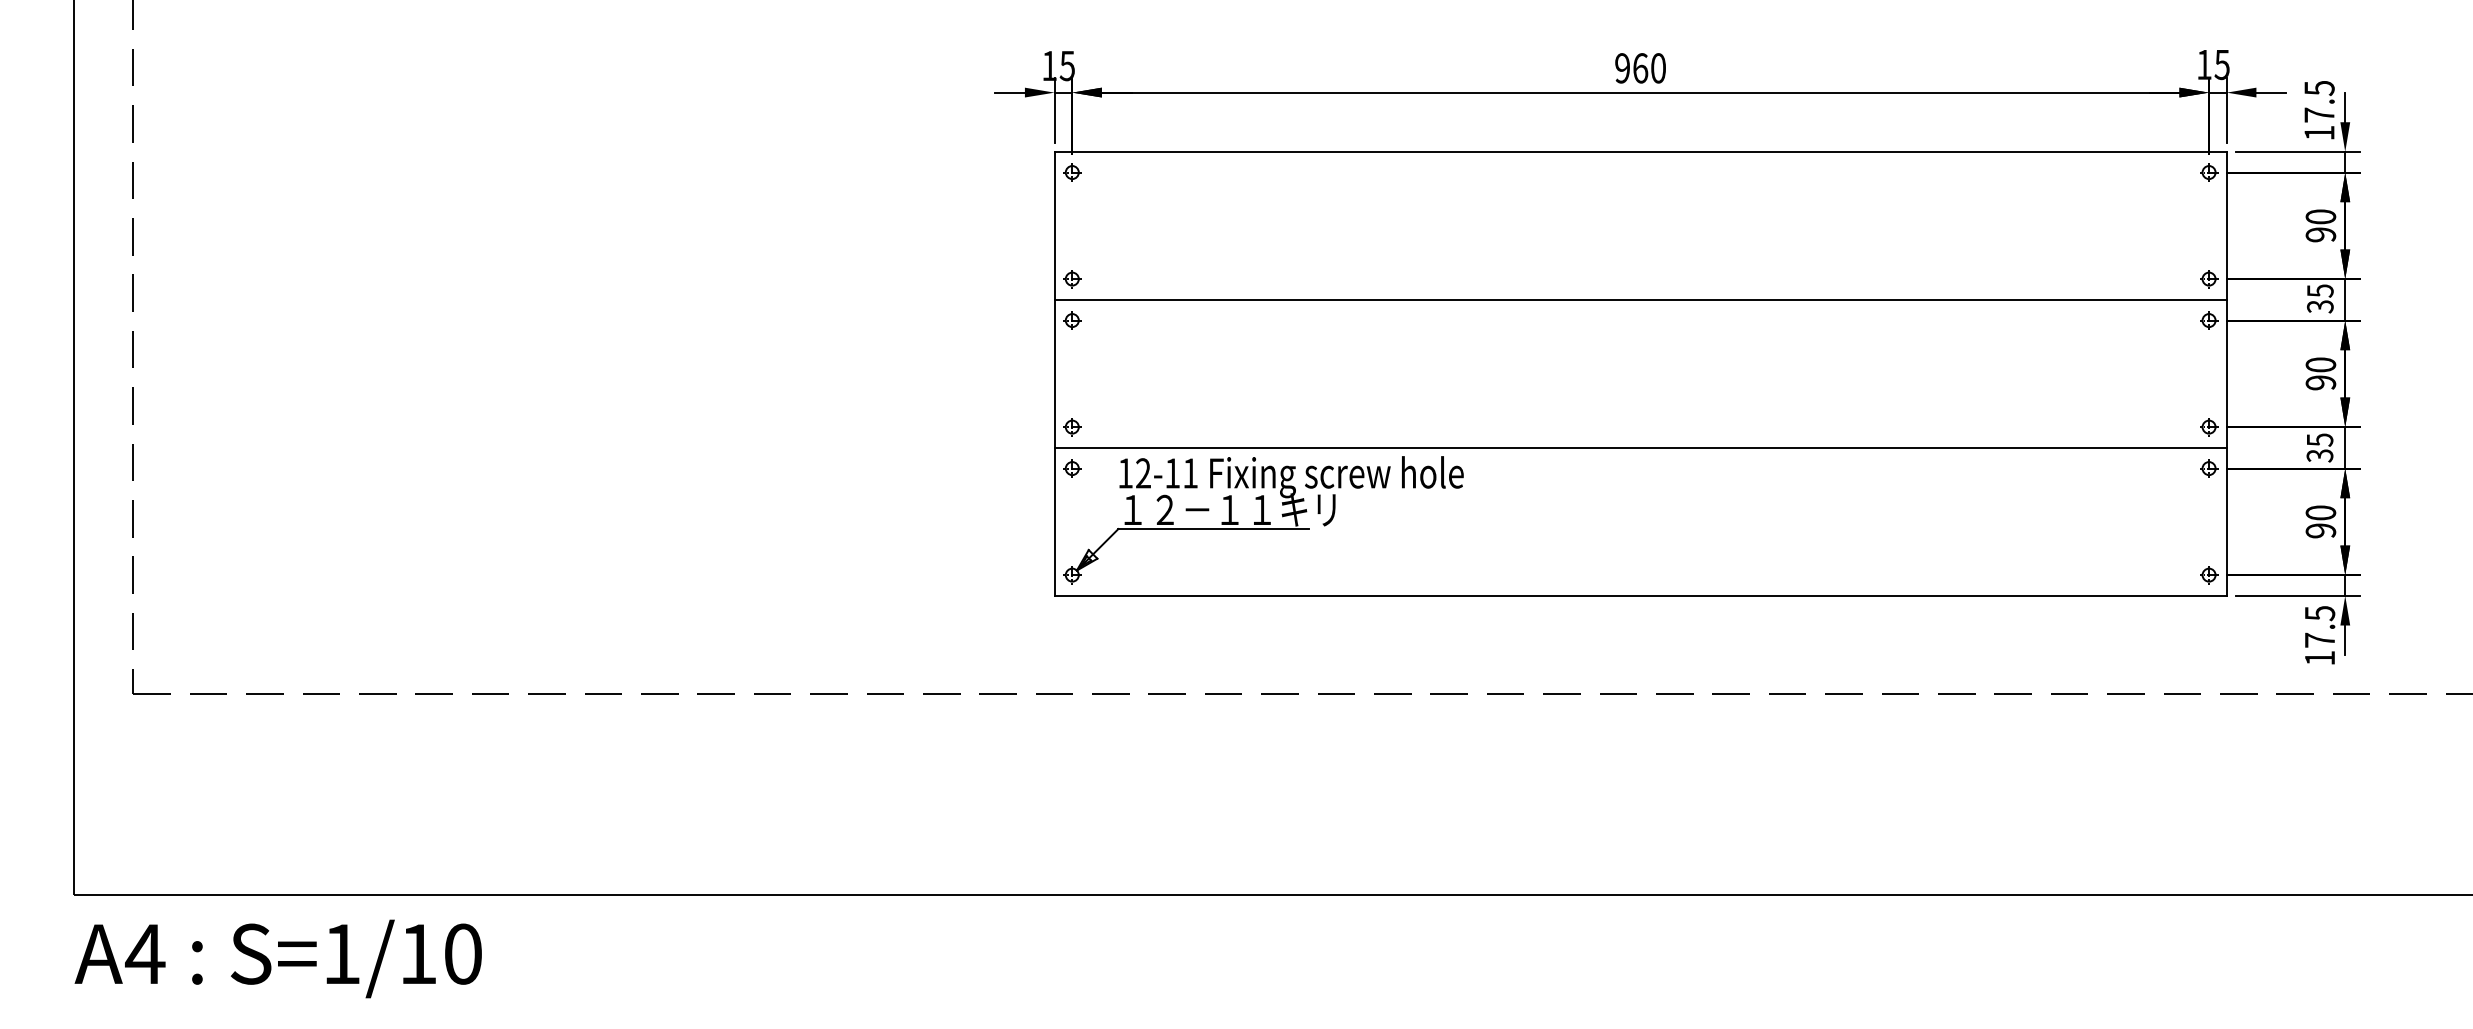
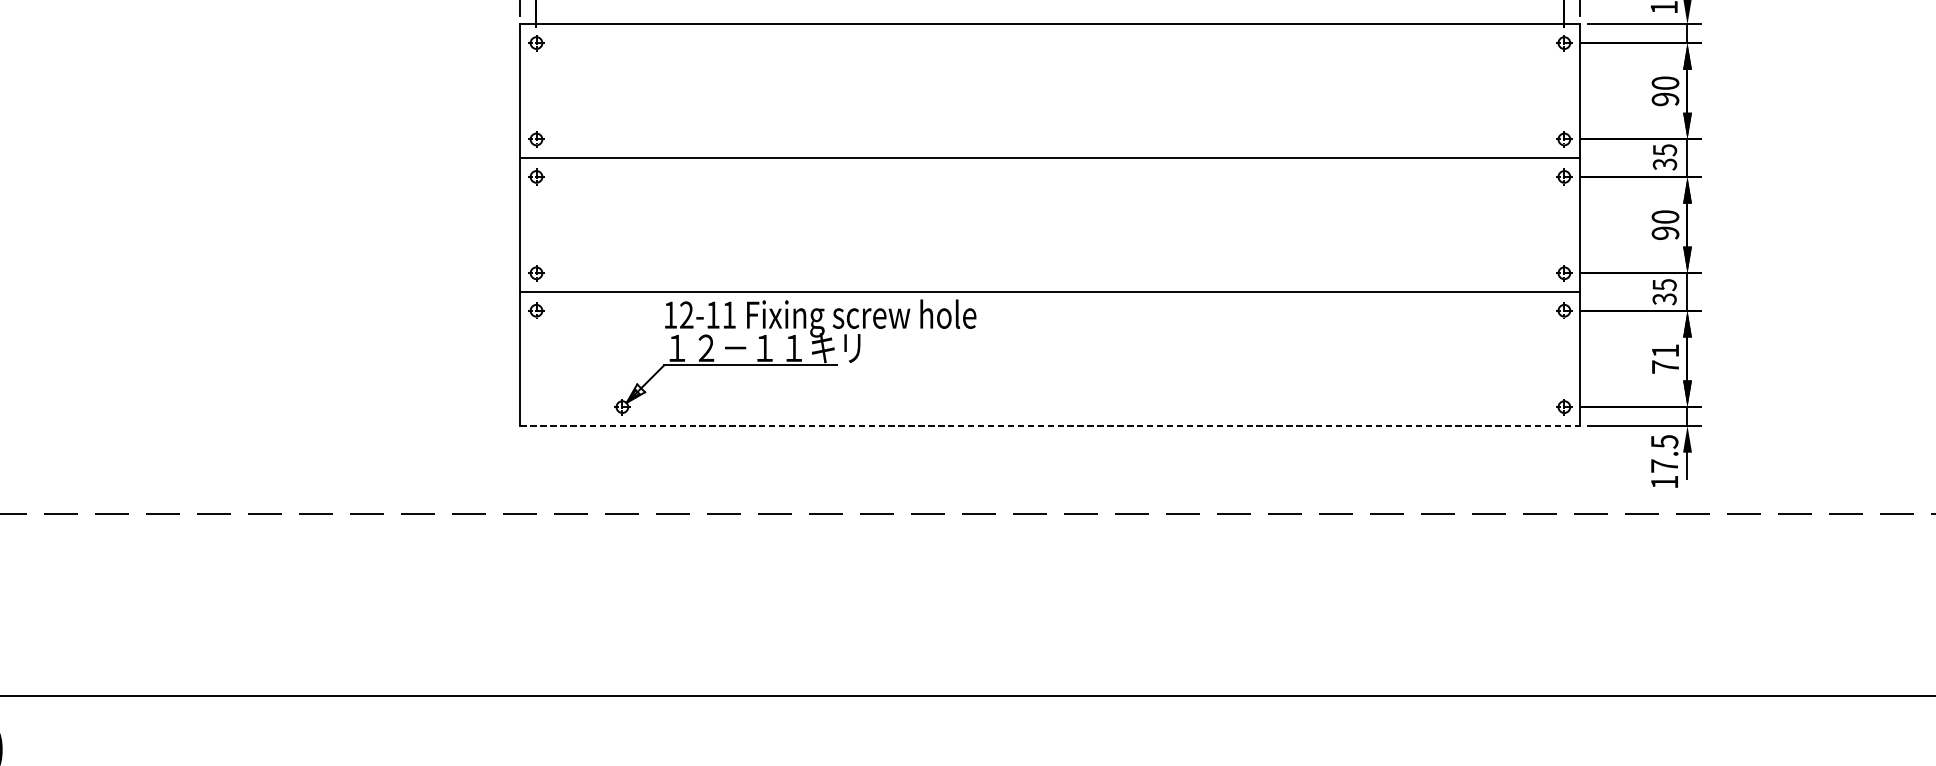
part: (1263, 520) -> (795, 357), moved
text: (2320, 521) -> (1665, 358), 90 -> 71
line: (1641, 595) -> (1051, 425), solid -> dashed

